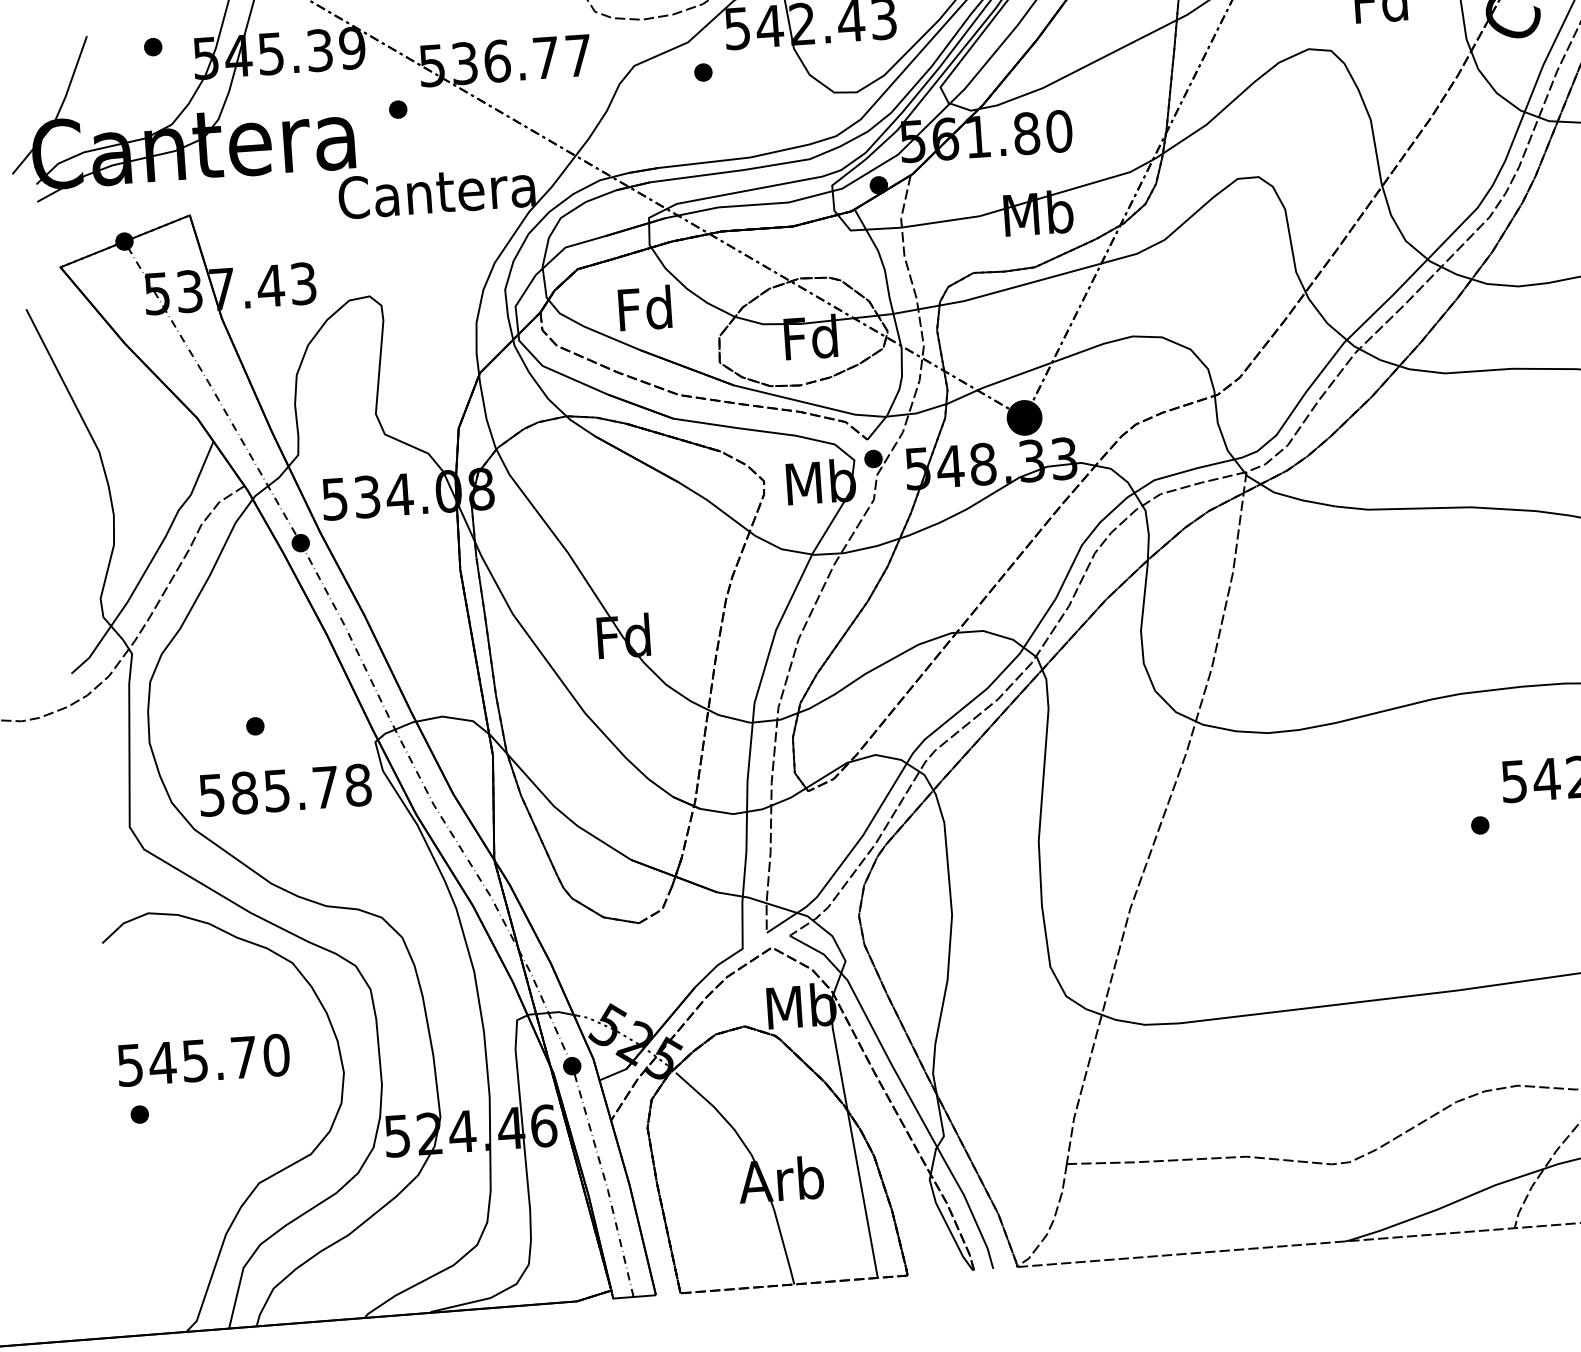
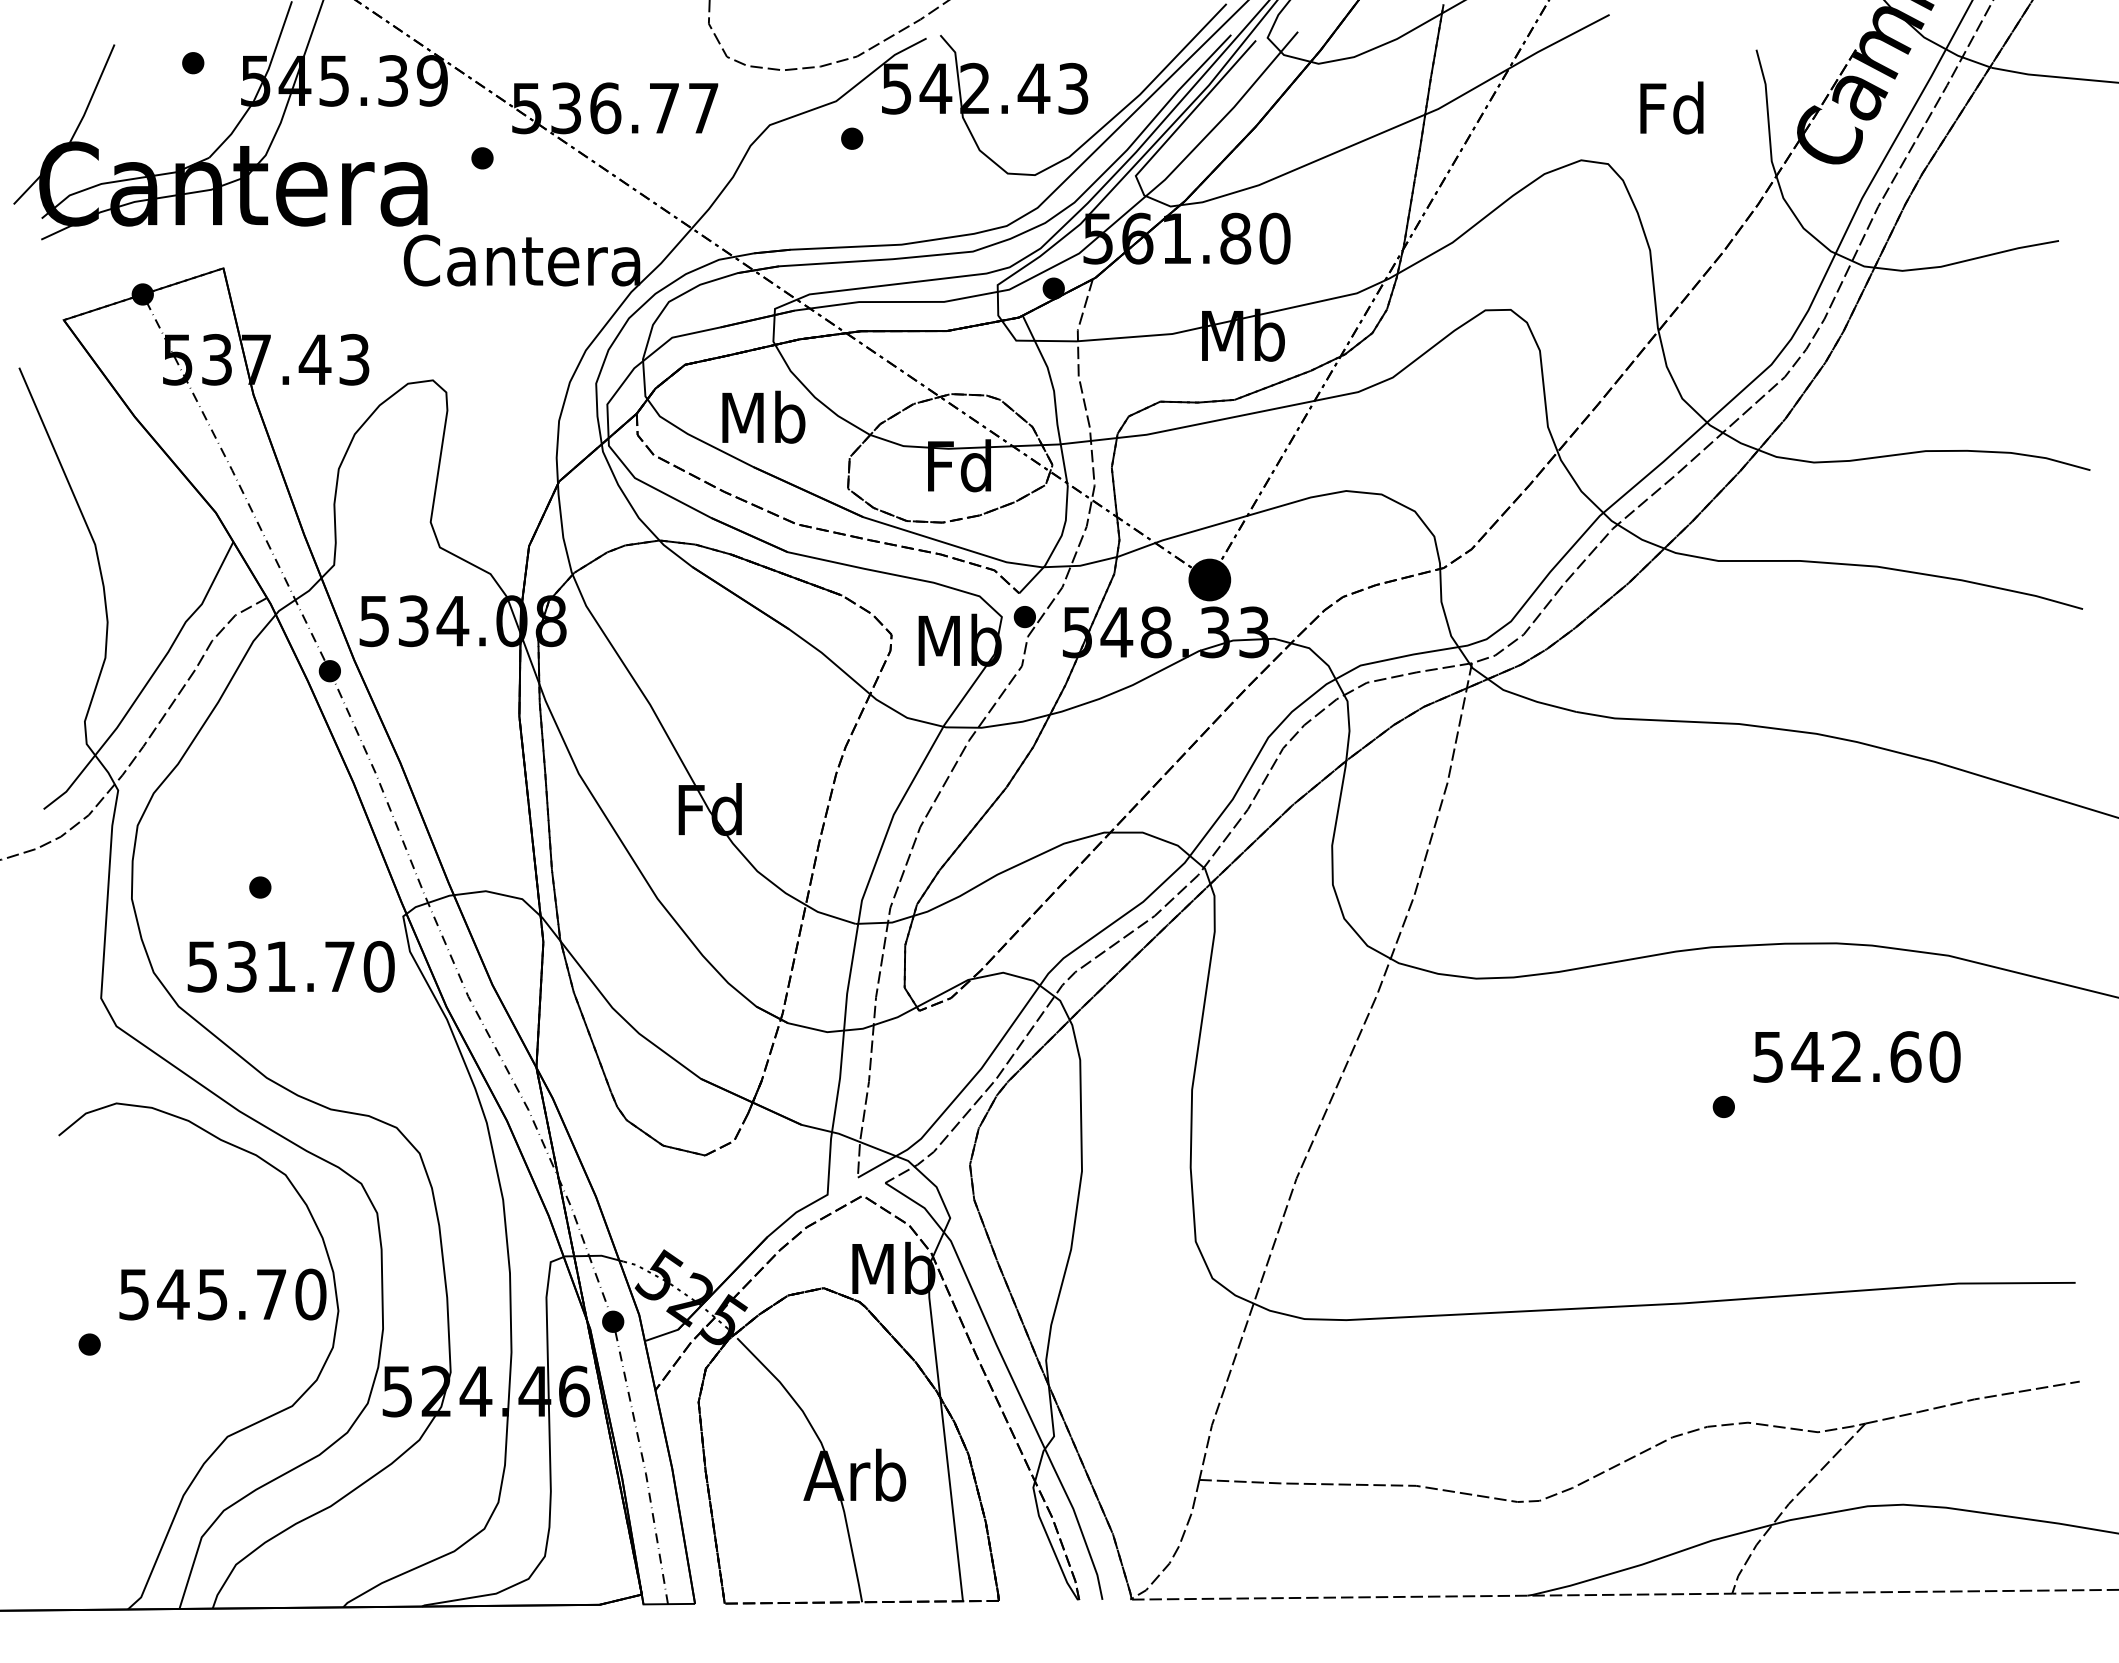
text: (645, 307) -> (763, 416), Fd -> Mb
text: (301, 788) -> (310, 966), 585.78 -> 531.70
text: (203, 1060) -> (222, 1294), moved

